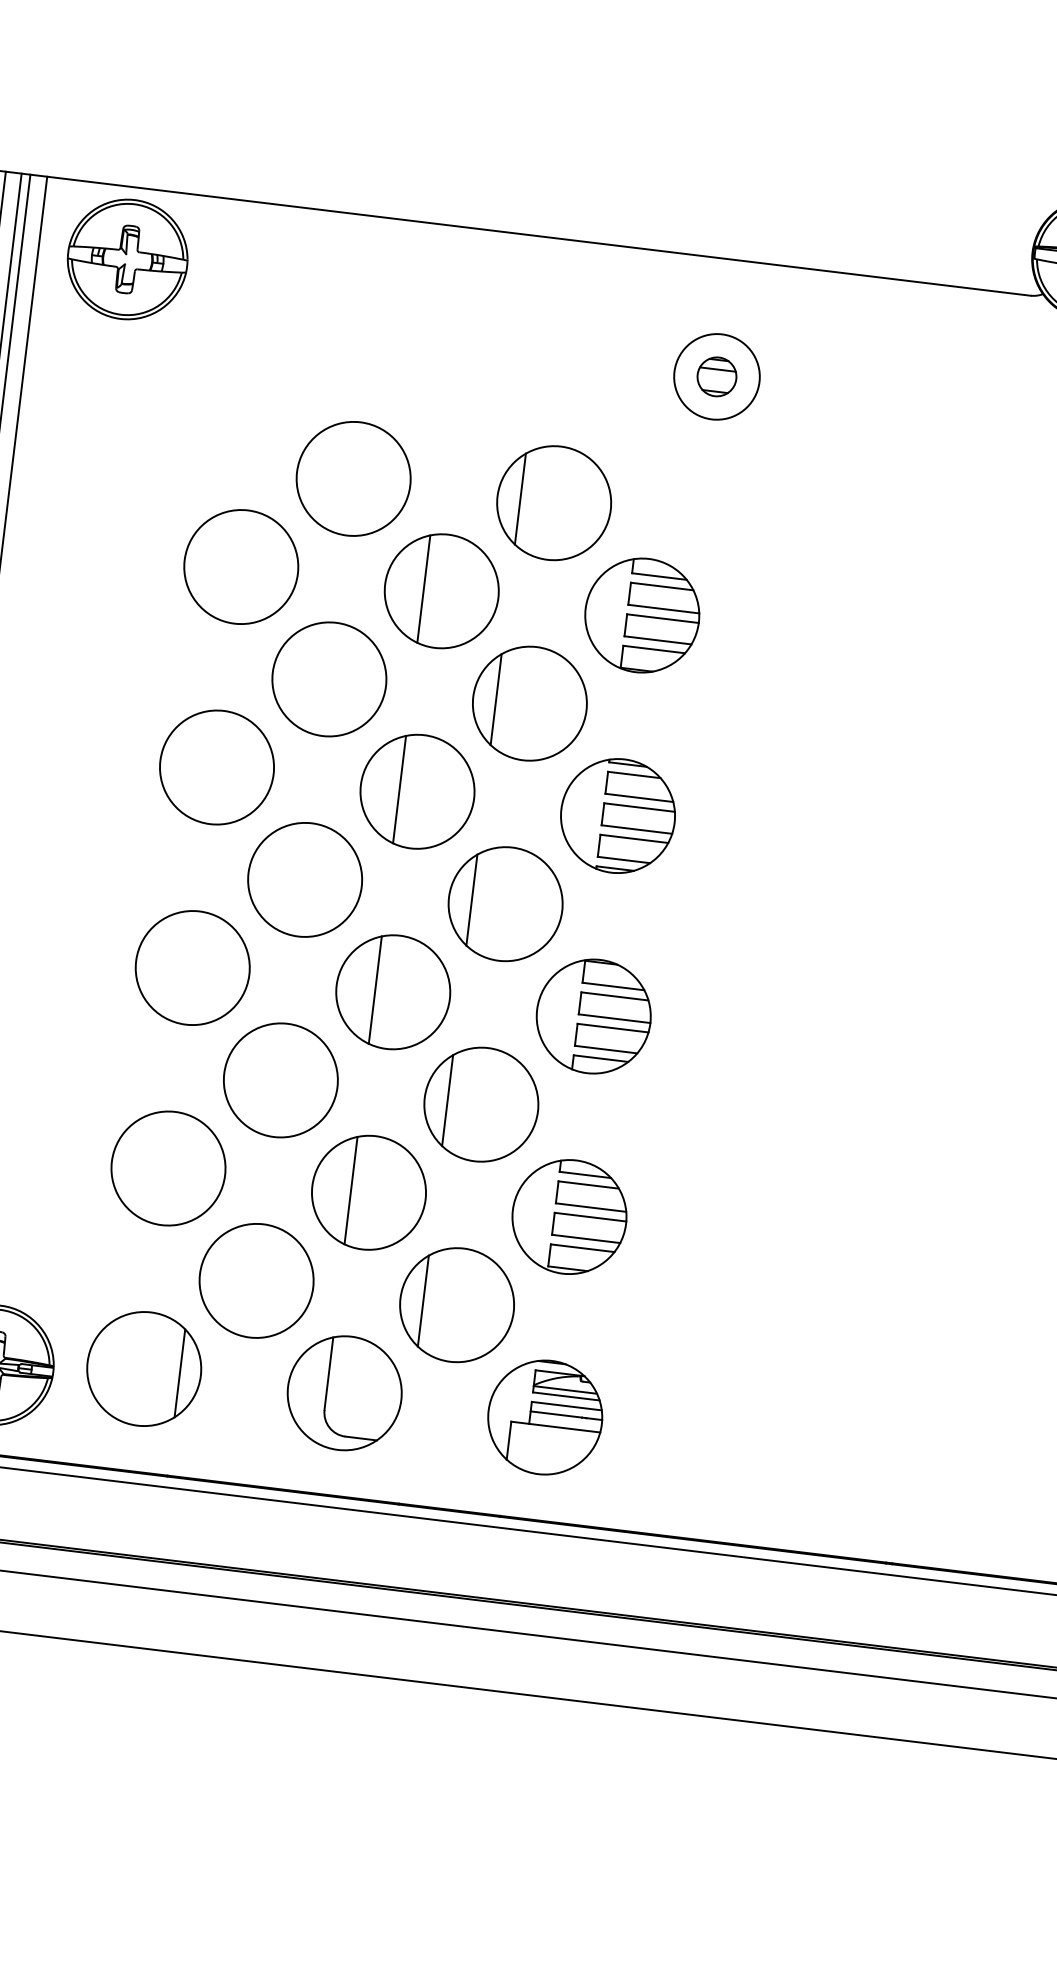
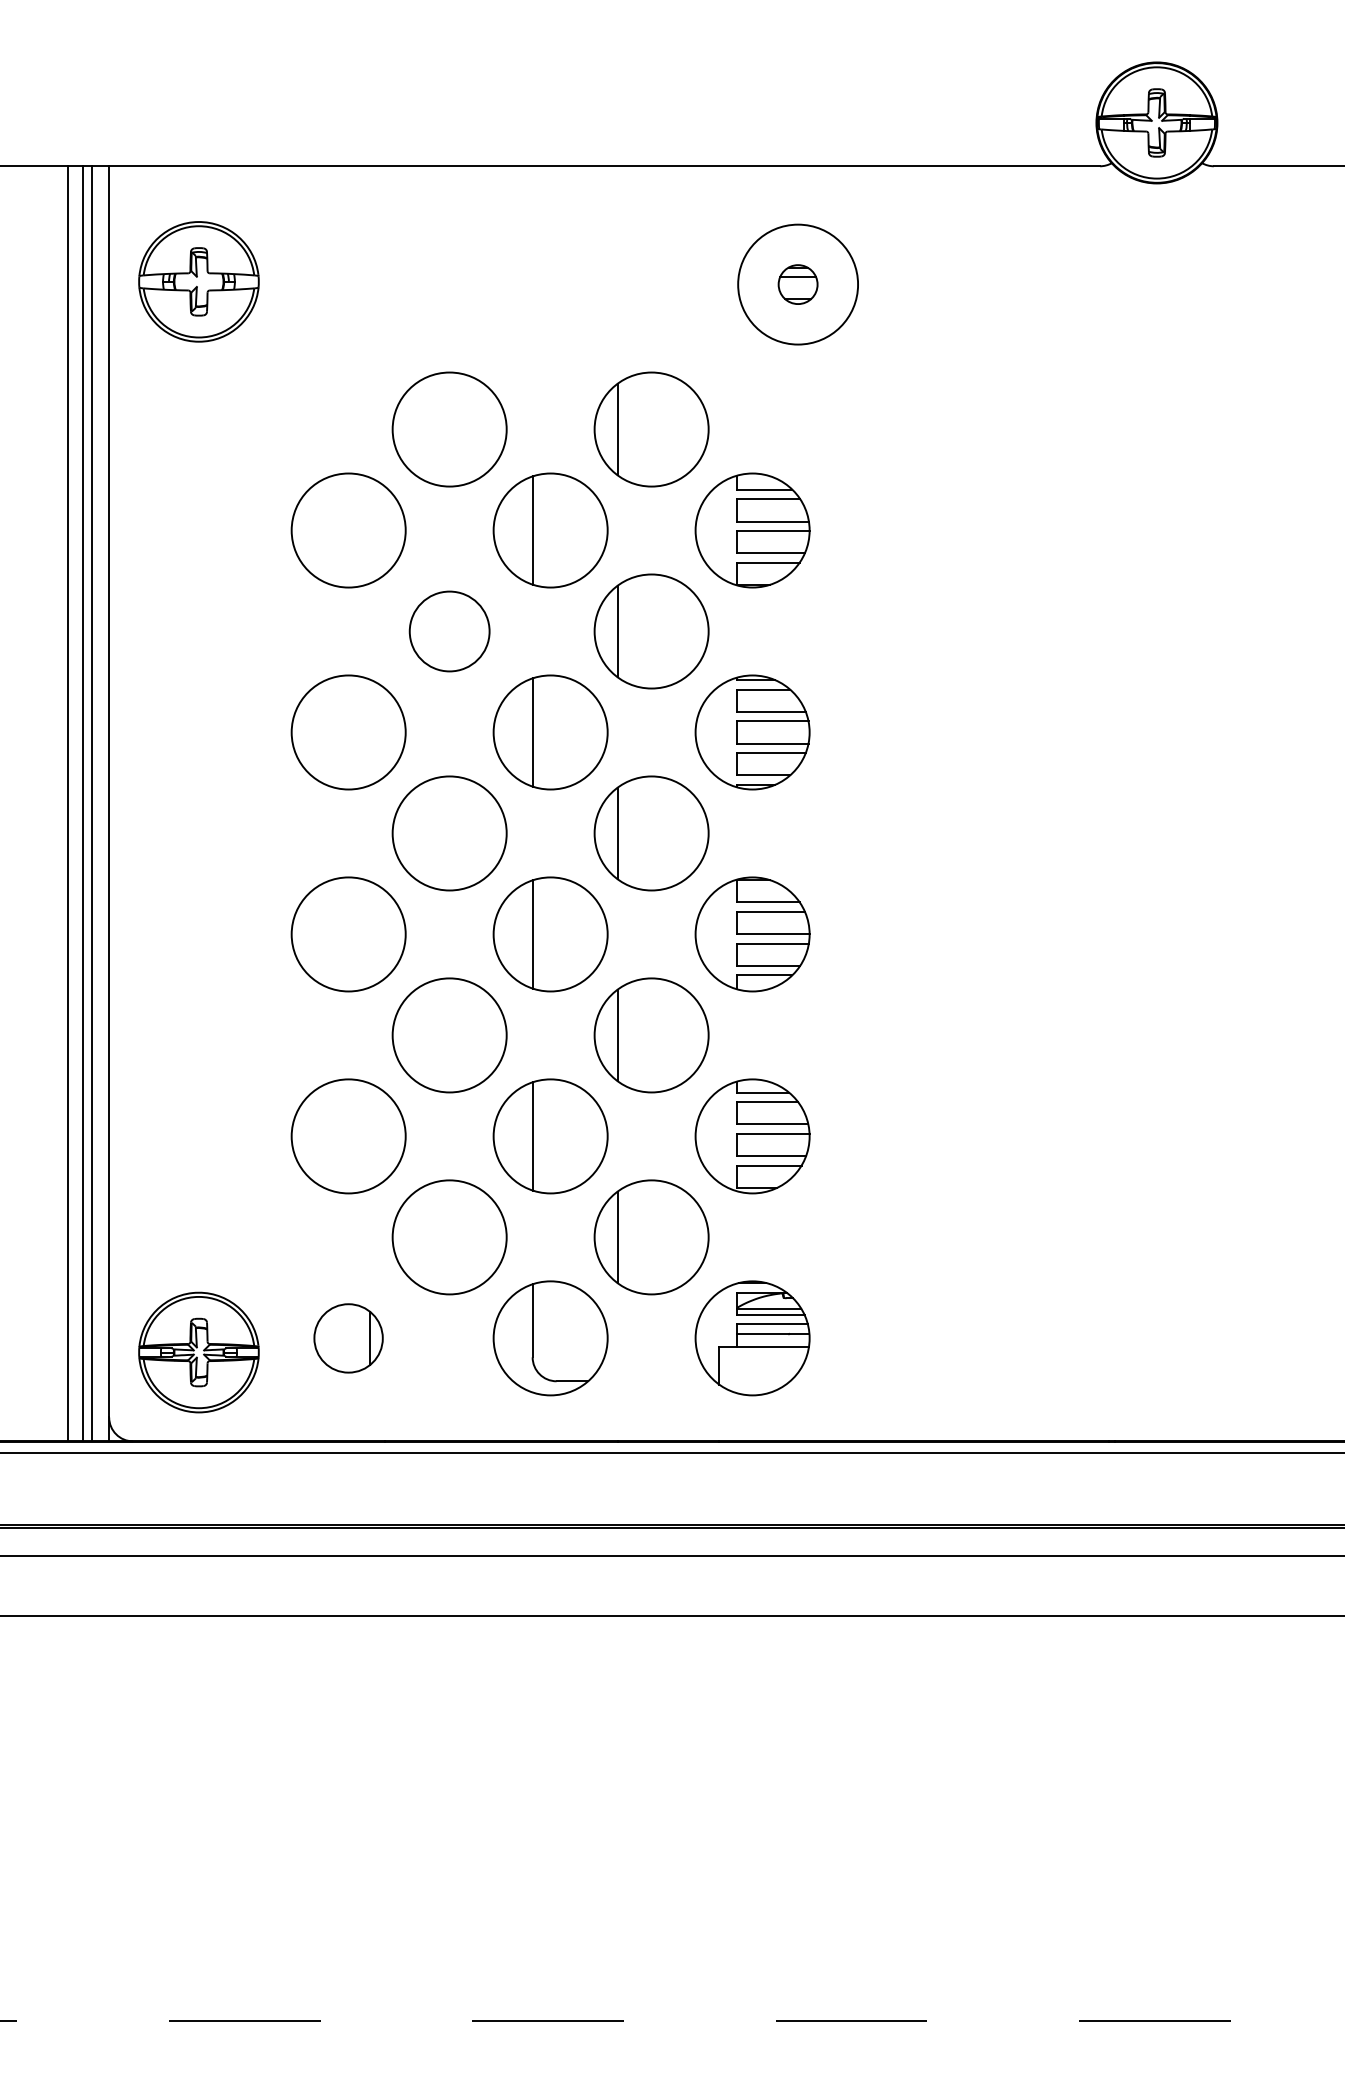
part: (127, 259) -> (198, 281), moved
circle: (716, 376) -> (797, 284), size x1.4
circle: (329, 679) -> (449, 631), size x0.7
part: (144, 1369) -> (348, 1338), size x0.6

